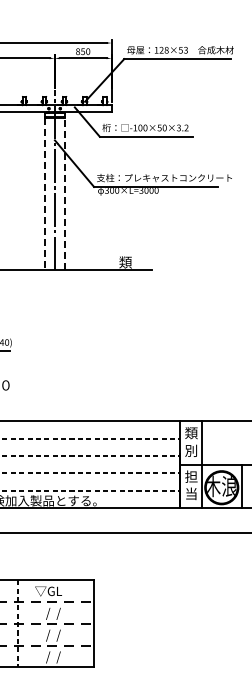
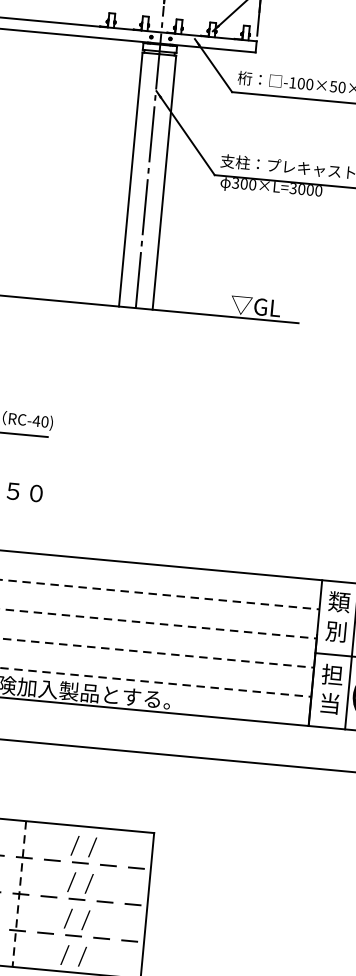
line: (44, 194) -> (130, 180), dashed -> solid
line: (64, 194) -> (164, 183), dashed -> solid
text: (125, 262) -> (255, 306), 類 -> ▽GL
text: (48, 592) -> (75, 846), ▽GL -> /  /

